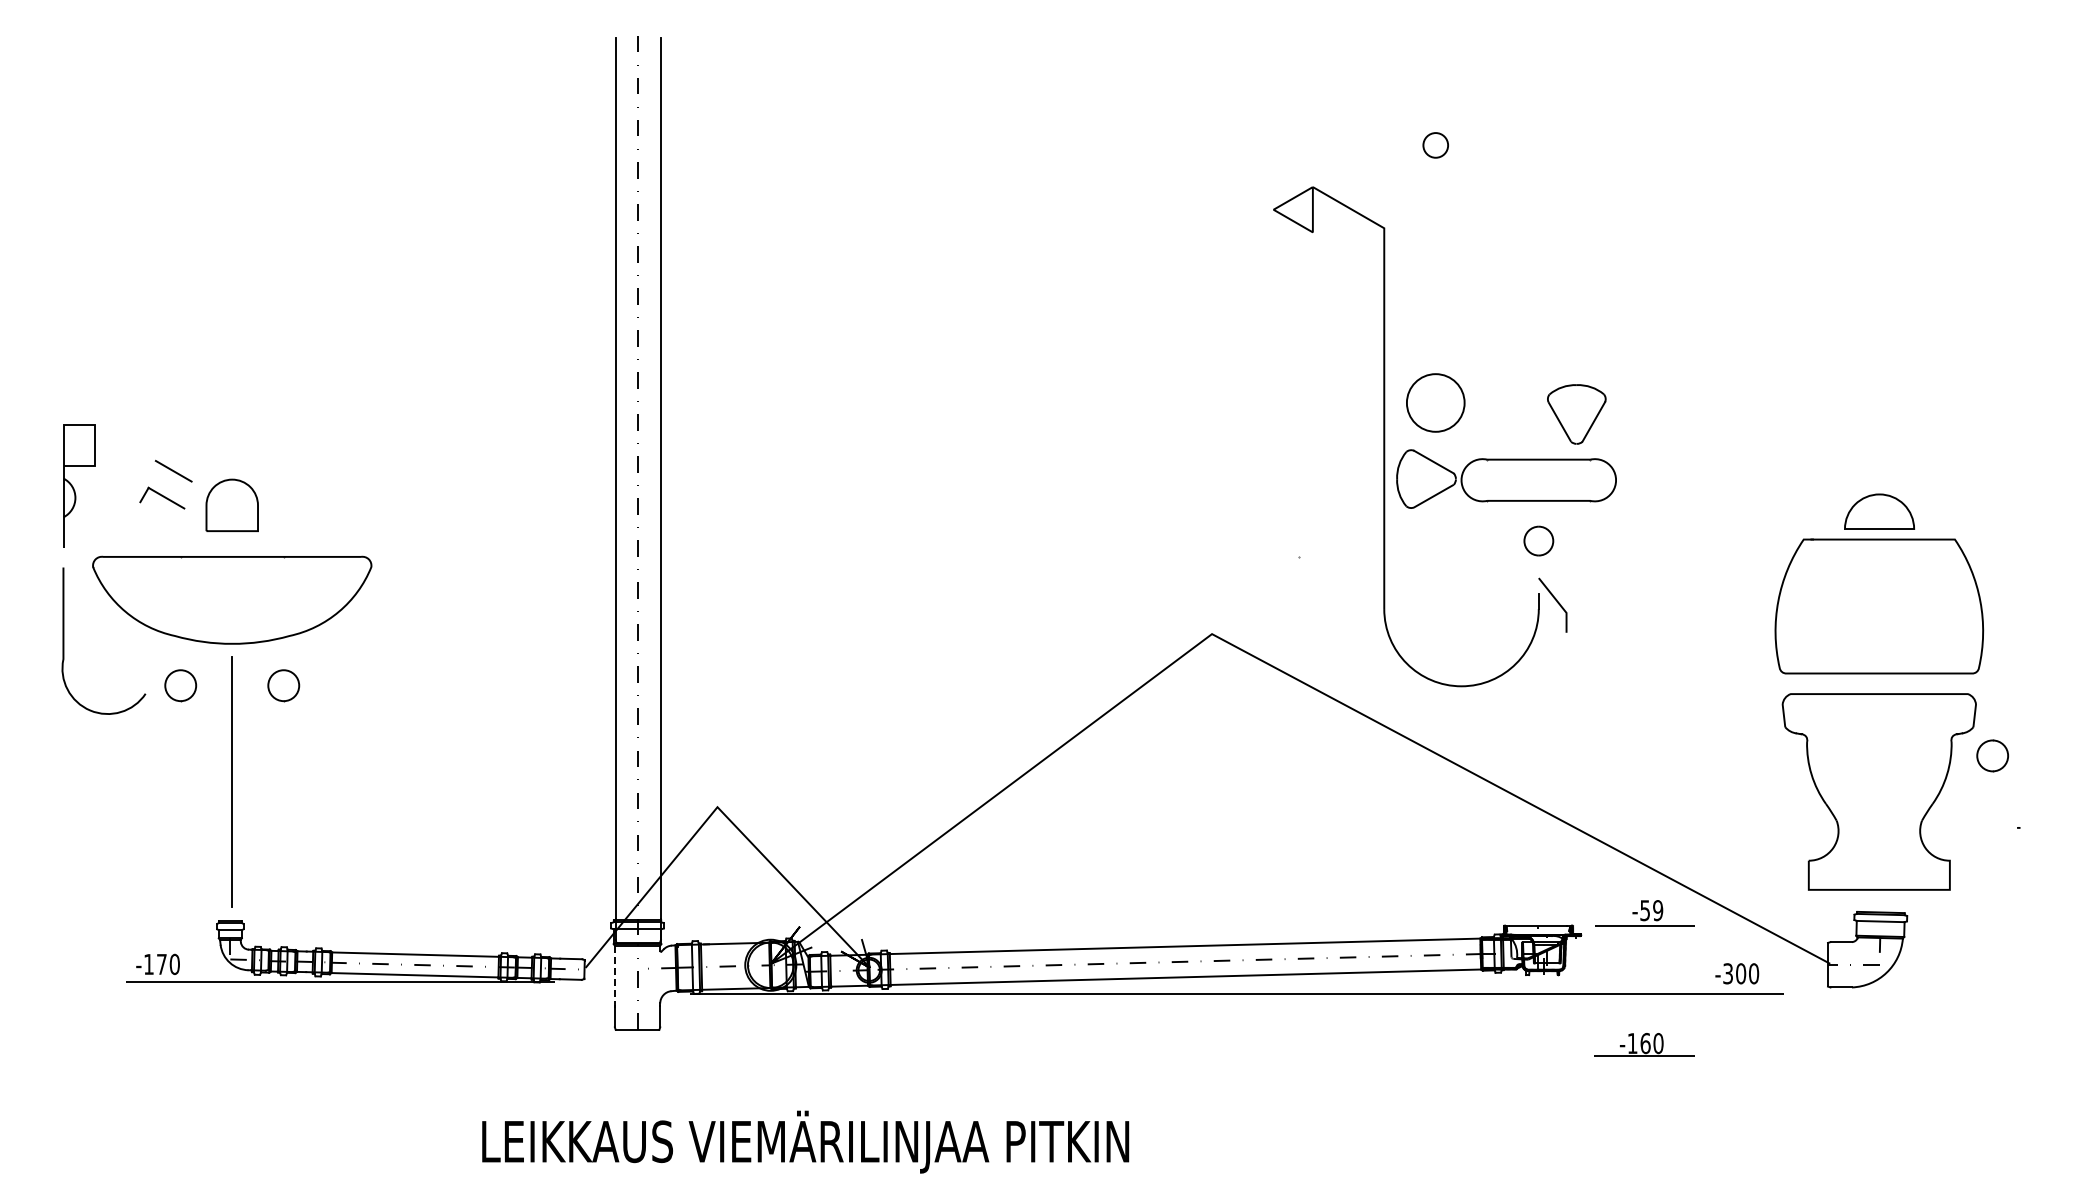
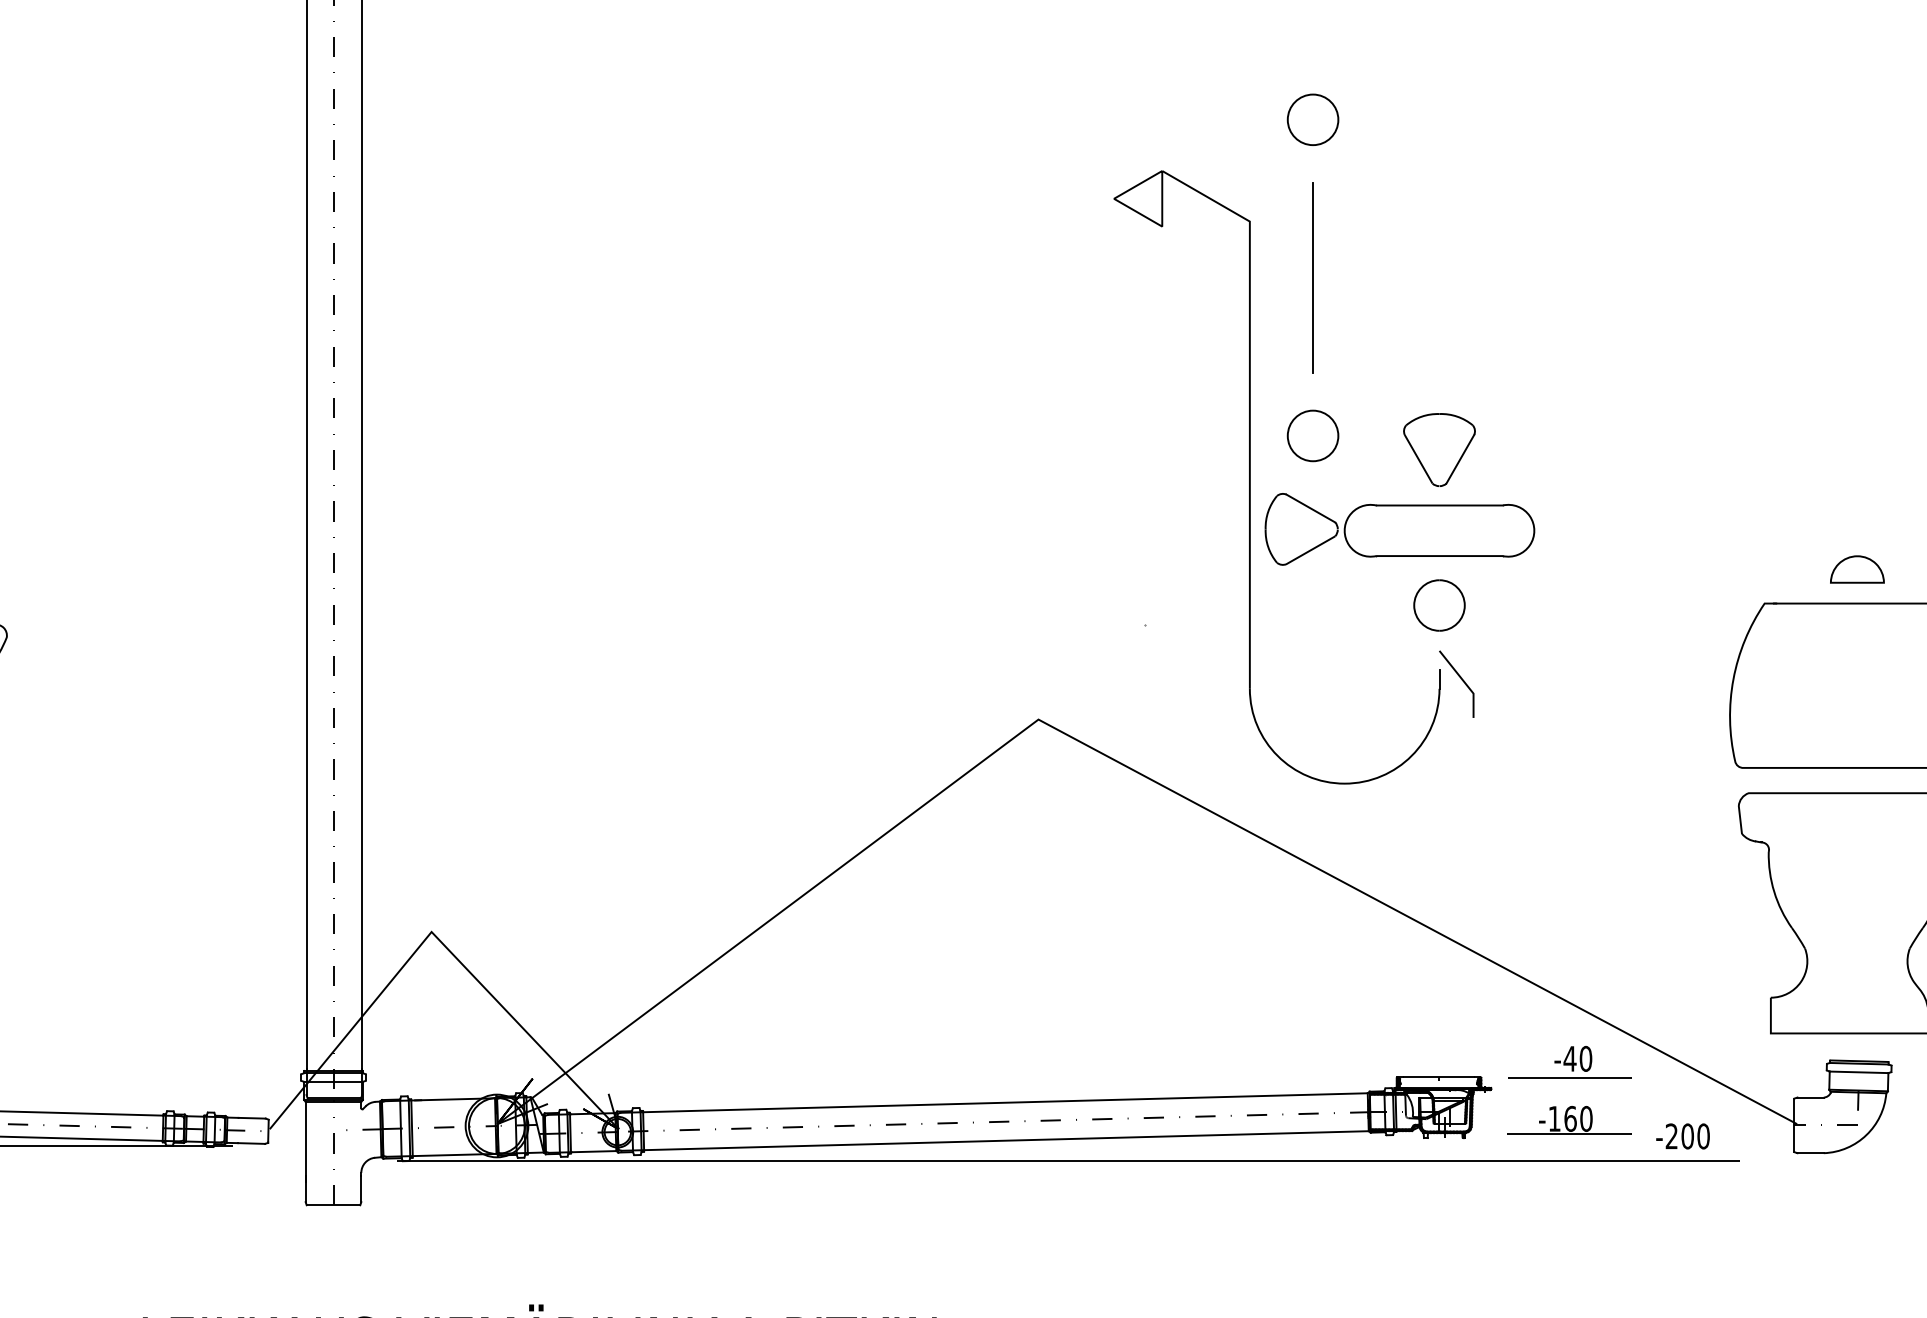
circle: (1435, 145) -> (1312, 119), size x1.67
line: (1435, 273) -> (1312, 277), added
circle: (1435, 402) -> (1312, 435), size x0.71
part: (1576, 414) -> (1439, 450), moved
part: (1878, 511) -> (1856, 569), size x0.62
part: (1538, 540) -> (1439, 604), size x1.43
text: (1651, 910) -> (1577, 1058), -59 -> -40
text: (1727, 973) -> (1671, 1136), -300 -> -200
line: (614, 978) -> (305, 1142), dashed -> solid
part: (1644, 1044) -> (1569, 1120), moved

